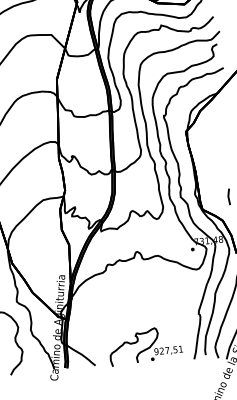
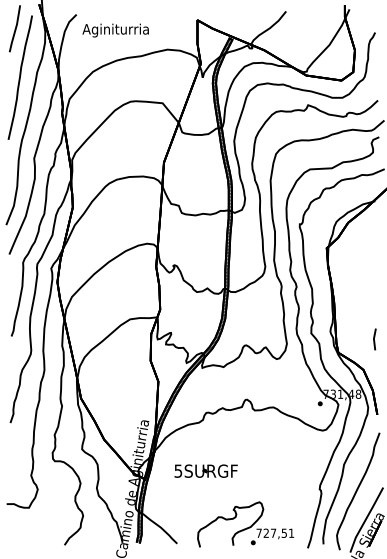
part: (111, 308) -> (205, 470), added
text: (155, 351) -> (258, 532), 927,51 -> 727,51

